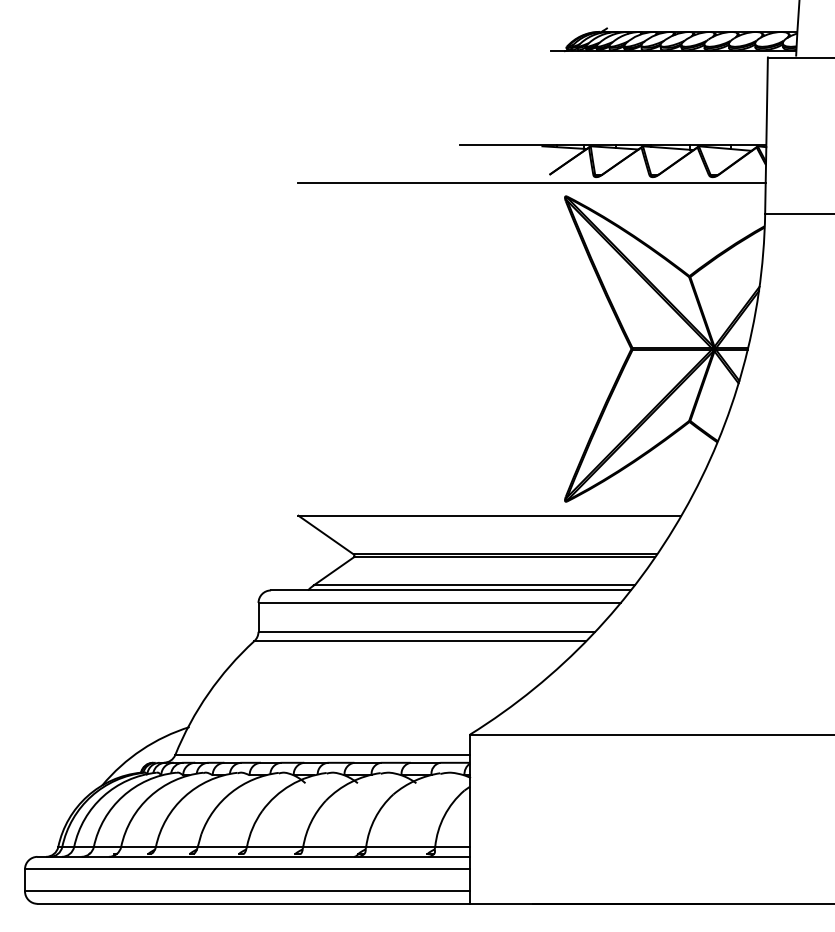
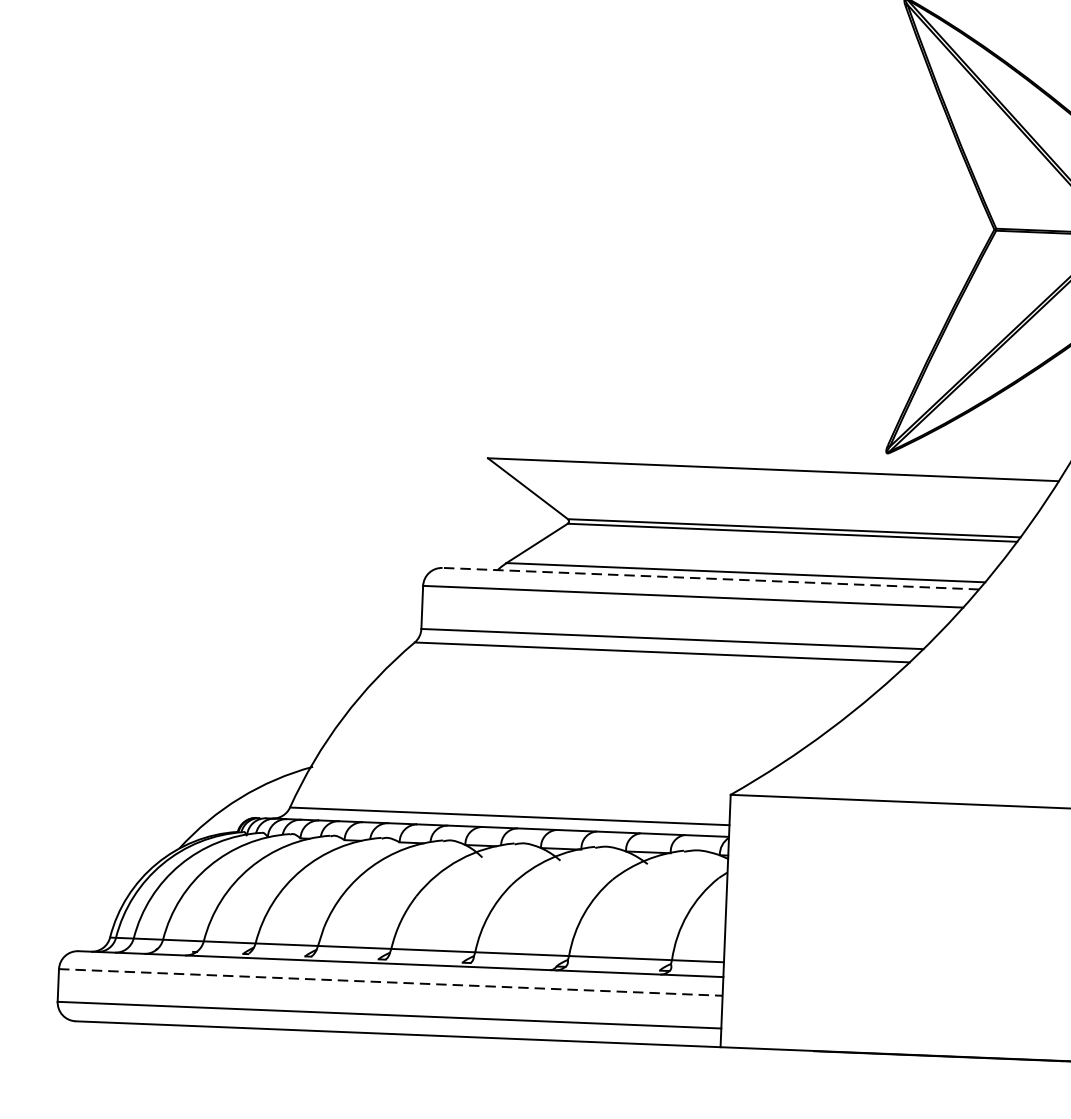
line: (451, 590) -> (711, 578), solid -> dashed
line: (247, 869) -> (390, 982), solid -> dashed

